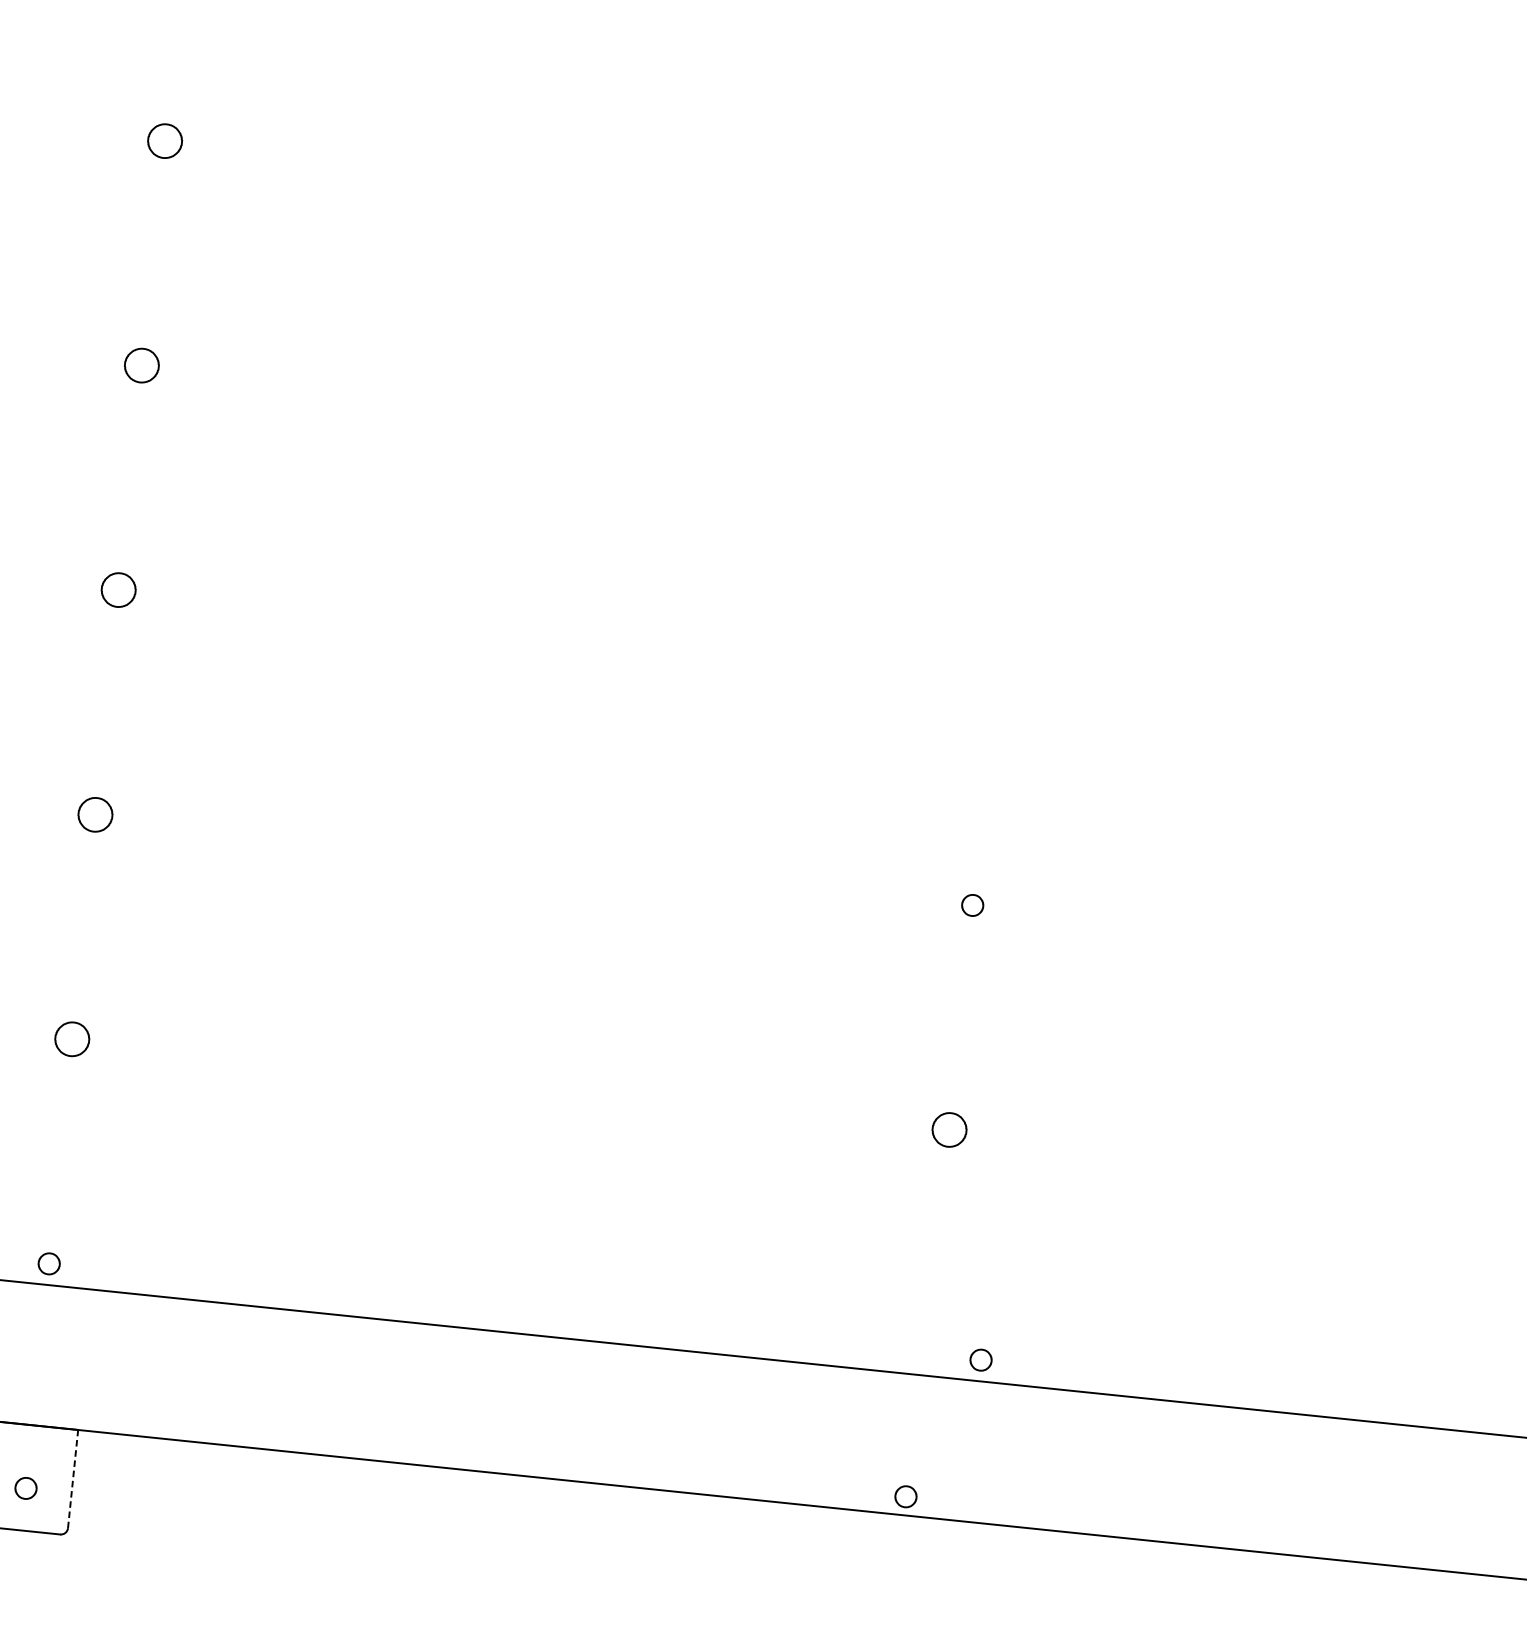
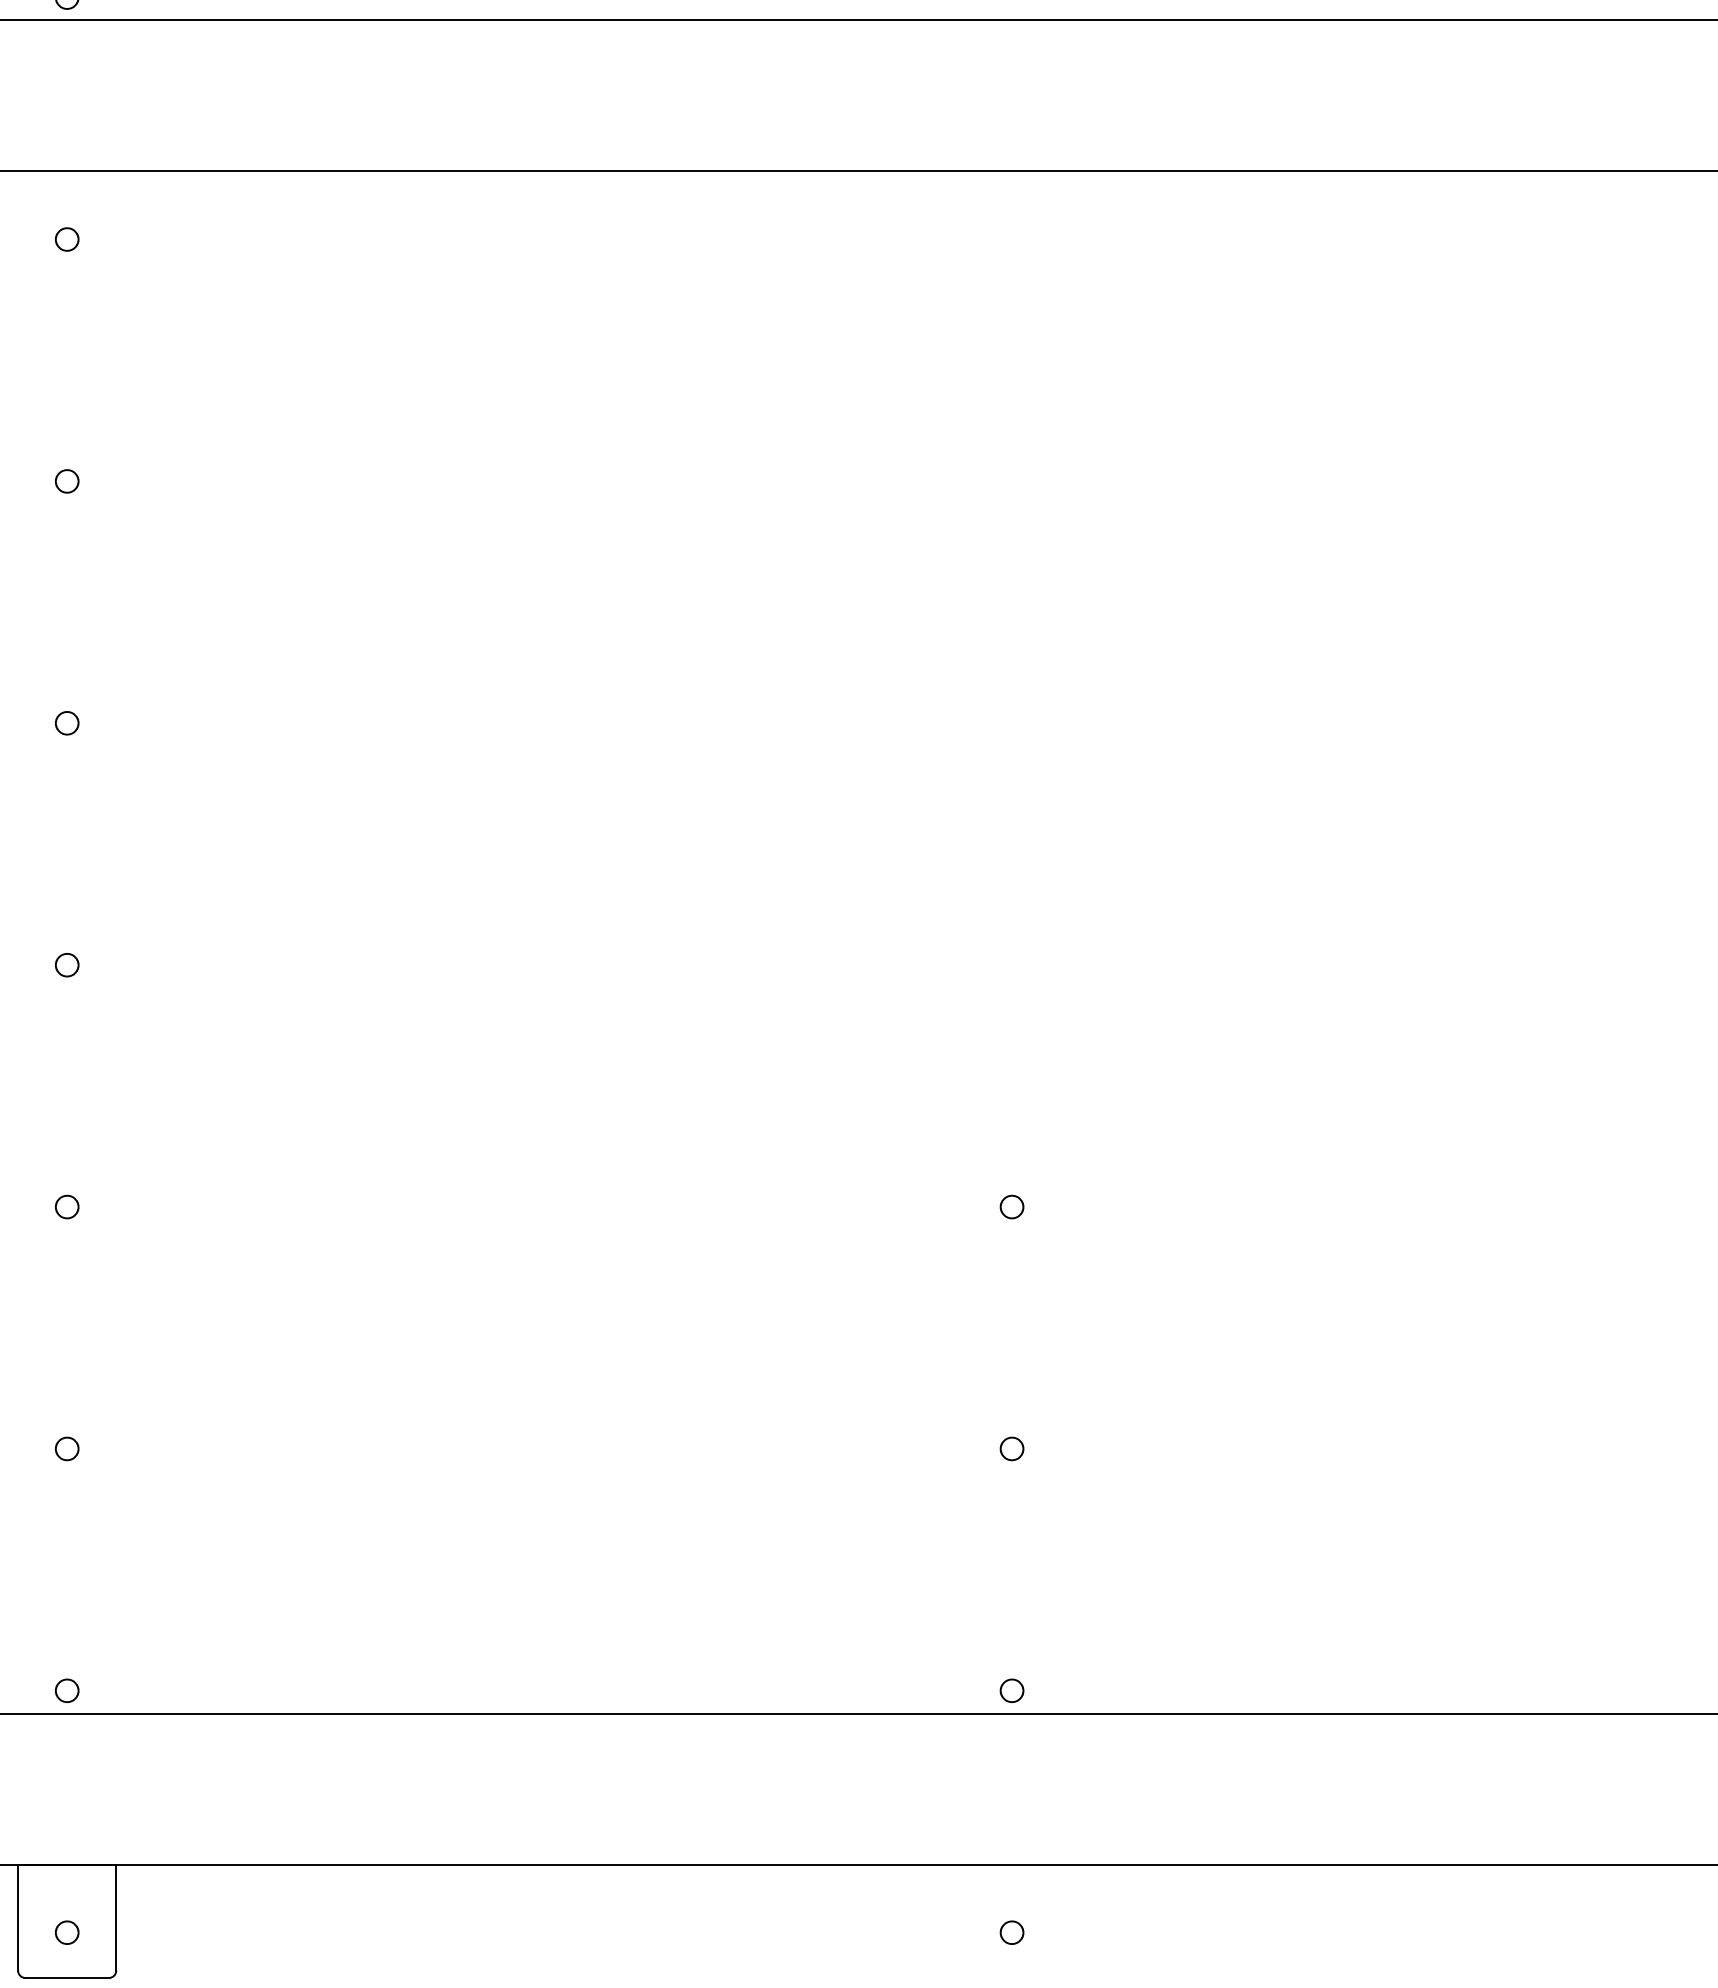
part: (165, 141) -> (67, 481), size x0.62
part: (142, 365) -> (67, 723), size x0.62
part: (119, 590) -> (67, 965), size x0.62
part: (95, 814) -> (67, 1206), size x0.62
part: (72, 1038) -> (67, 1448), size x0.62
part: (949, 1129) -> (1011, 1448), size x0.62
part: (980, 1359) -> (1011, 1690), moved
line: (73, 1479) -> (116, 1917), dashed -> solid
part: (905, 1496) -> (1011, 1932), moved

